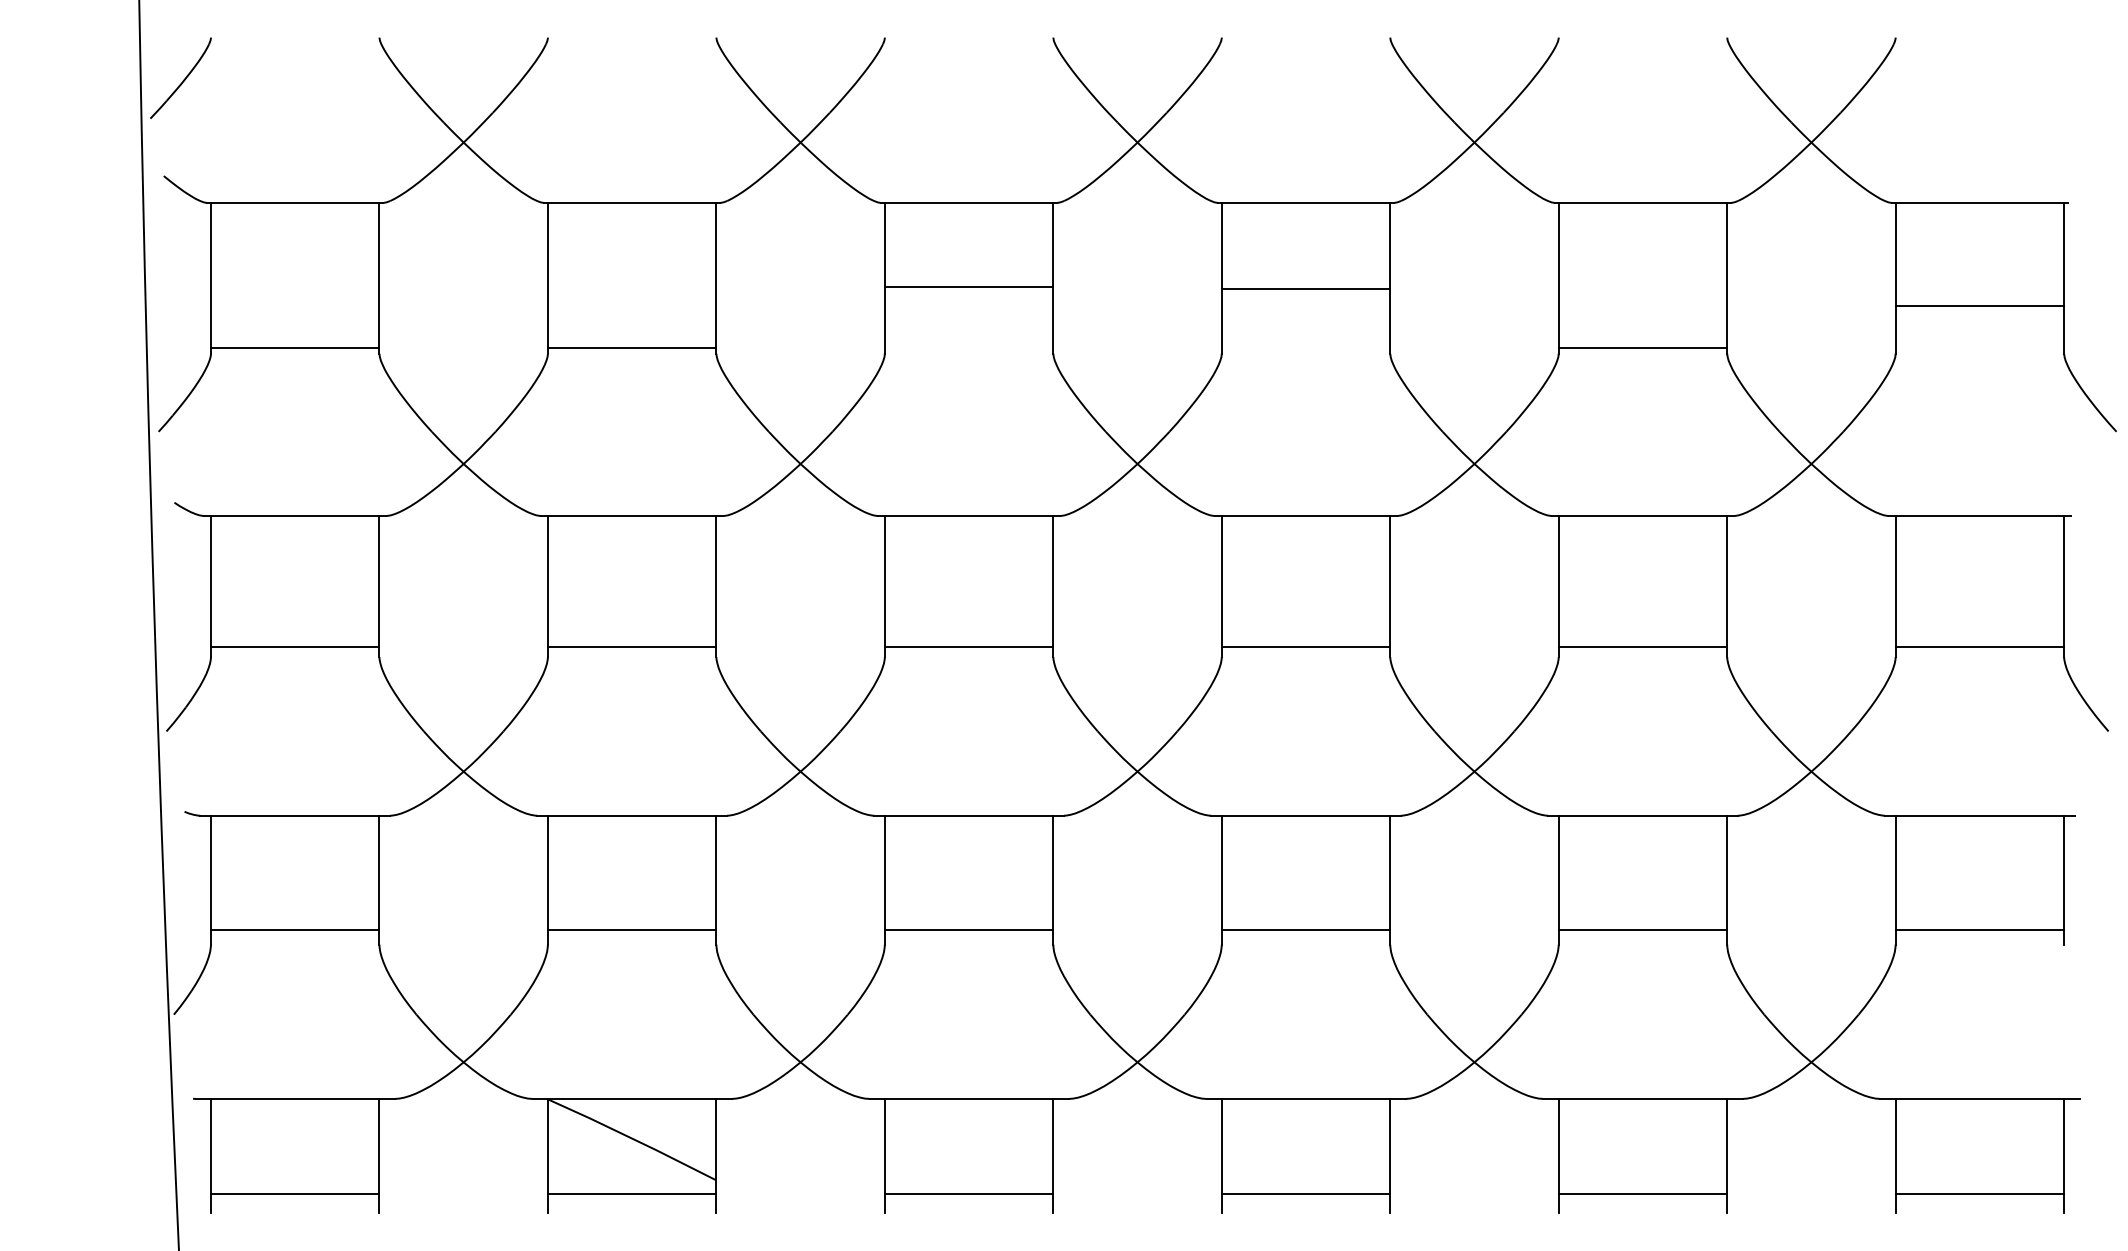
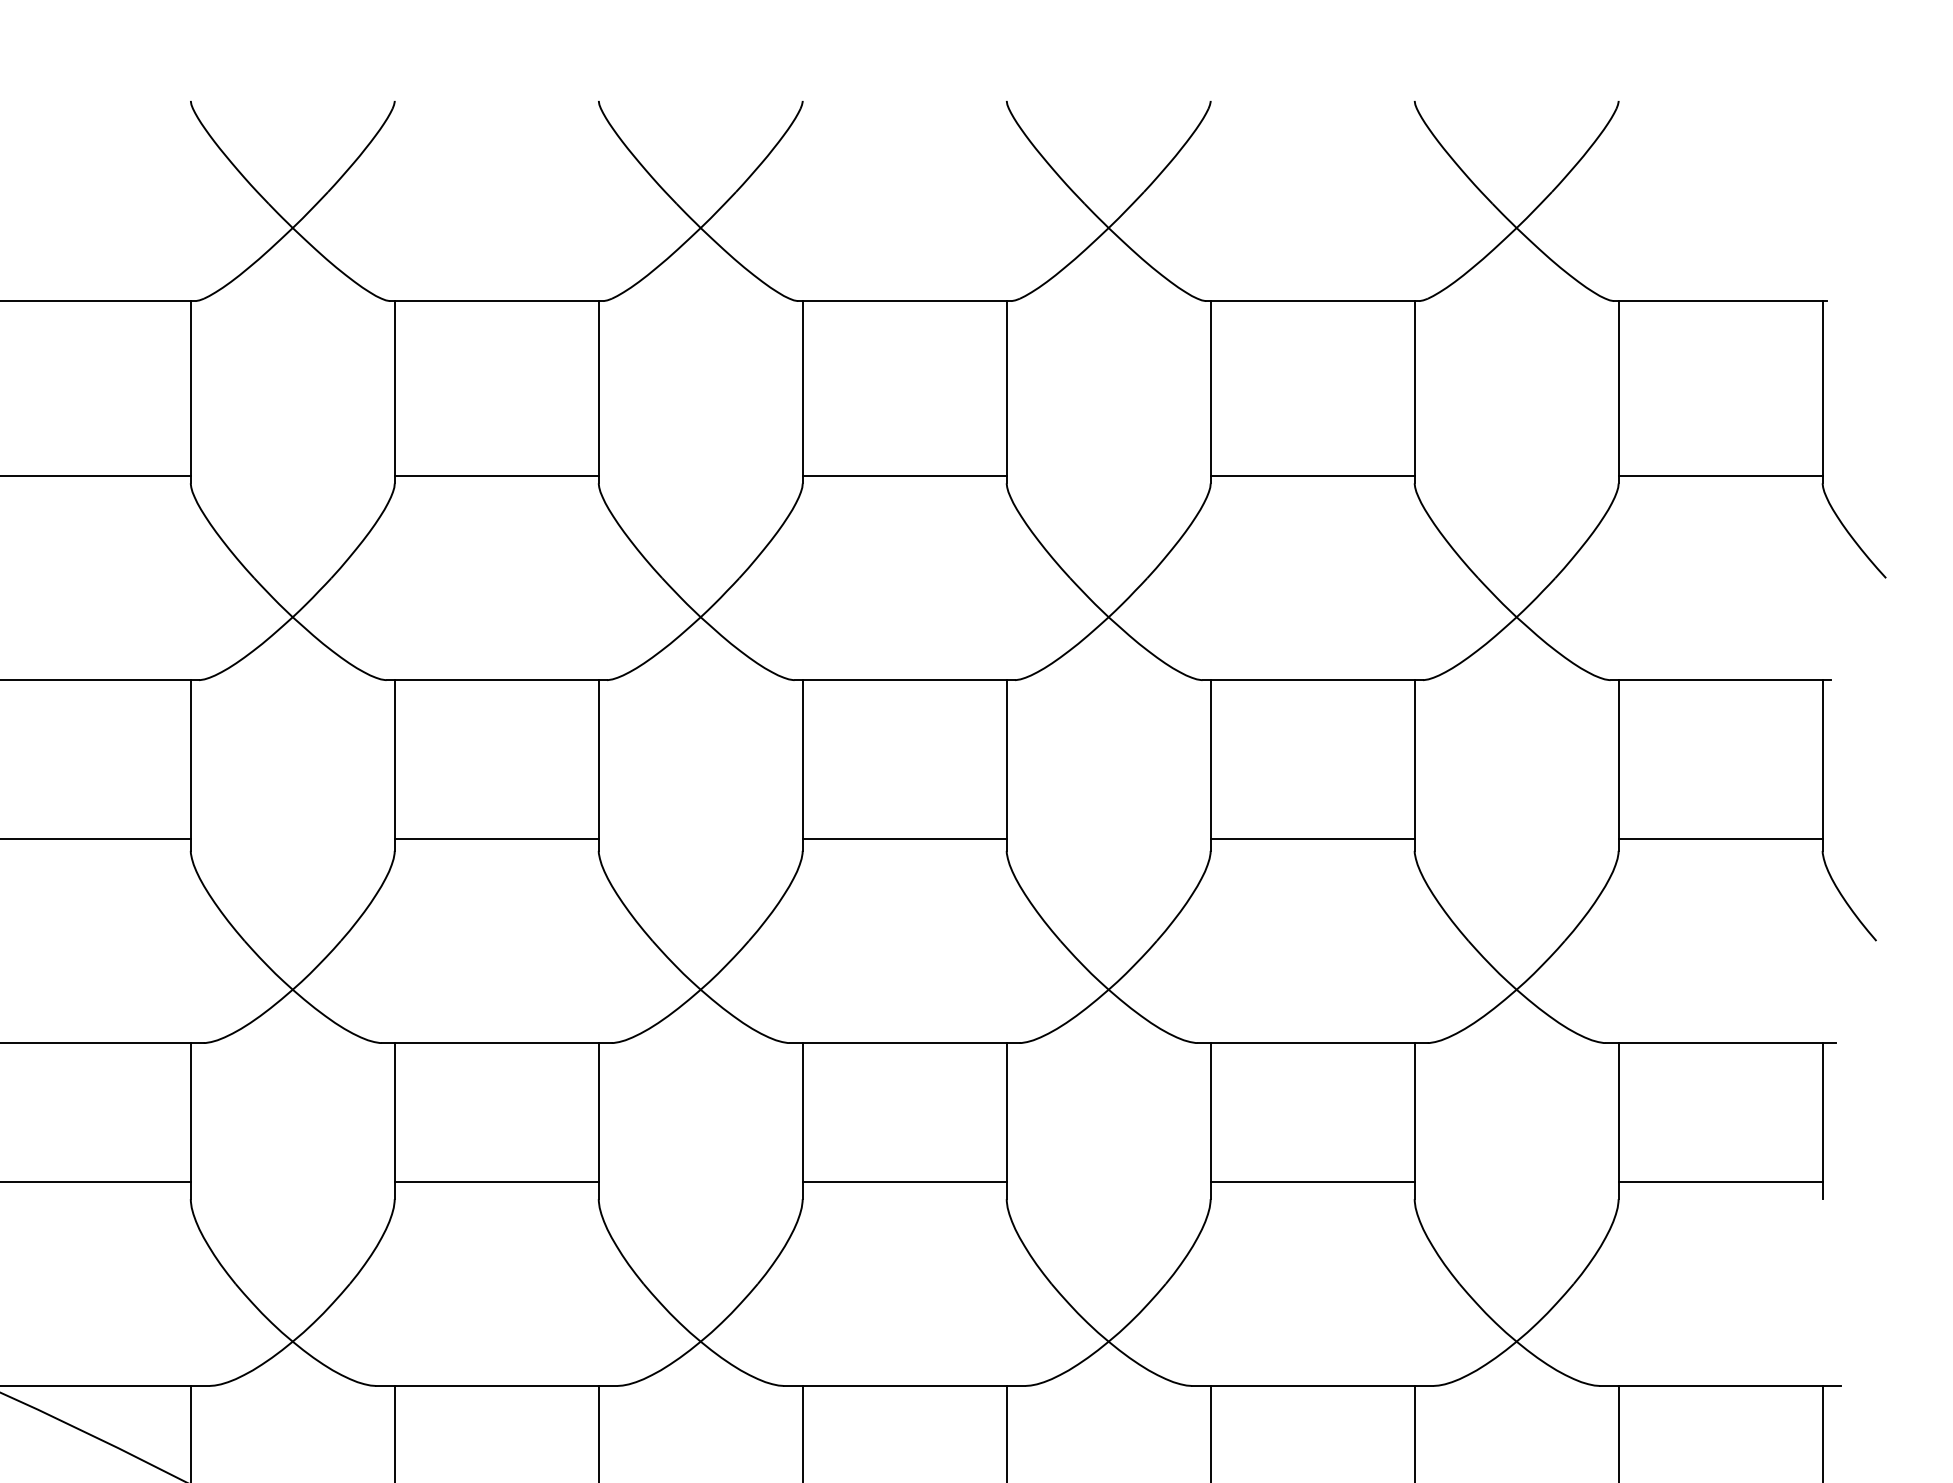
line: (968, 286) -> (496, 476), moved
line: (1305, 288) -> (904, 476), moved
line: (1979, 305) -> (1720, 476), moved

